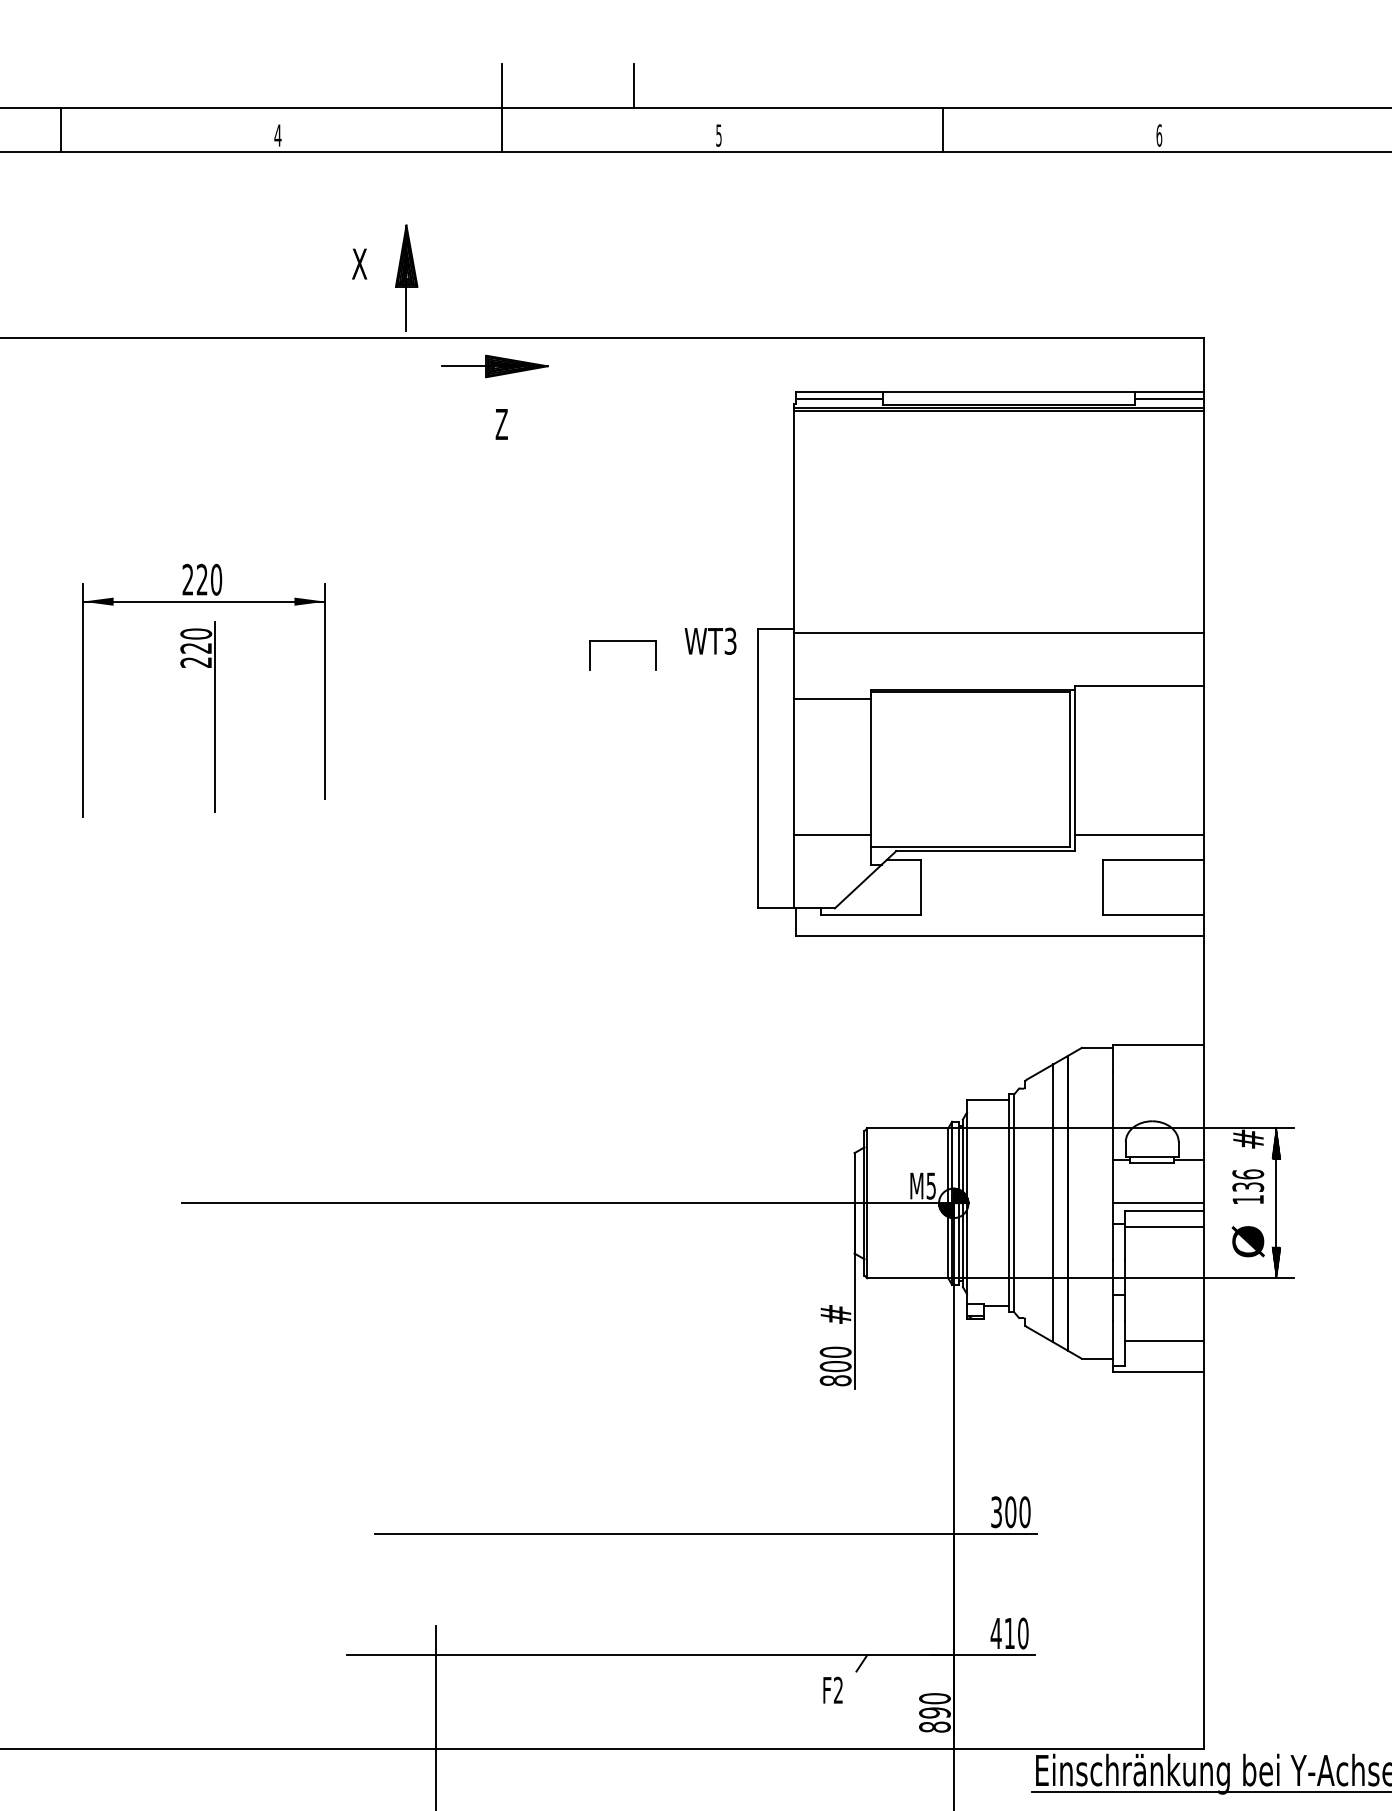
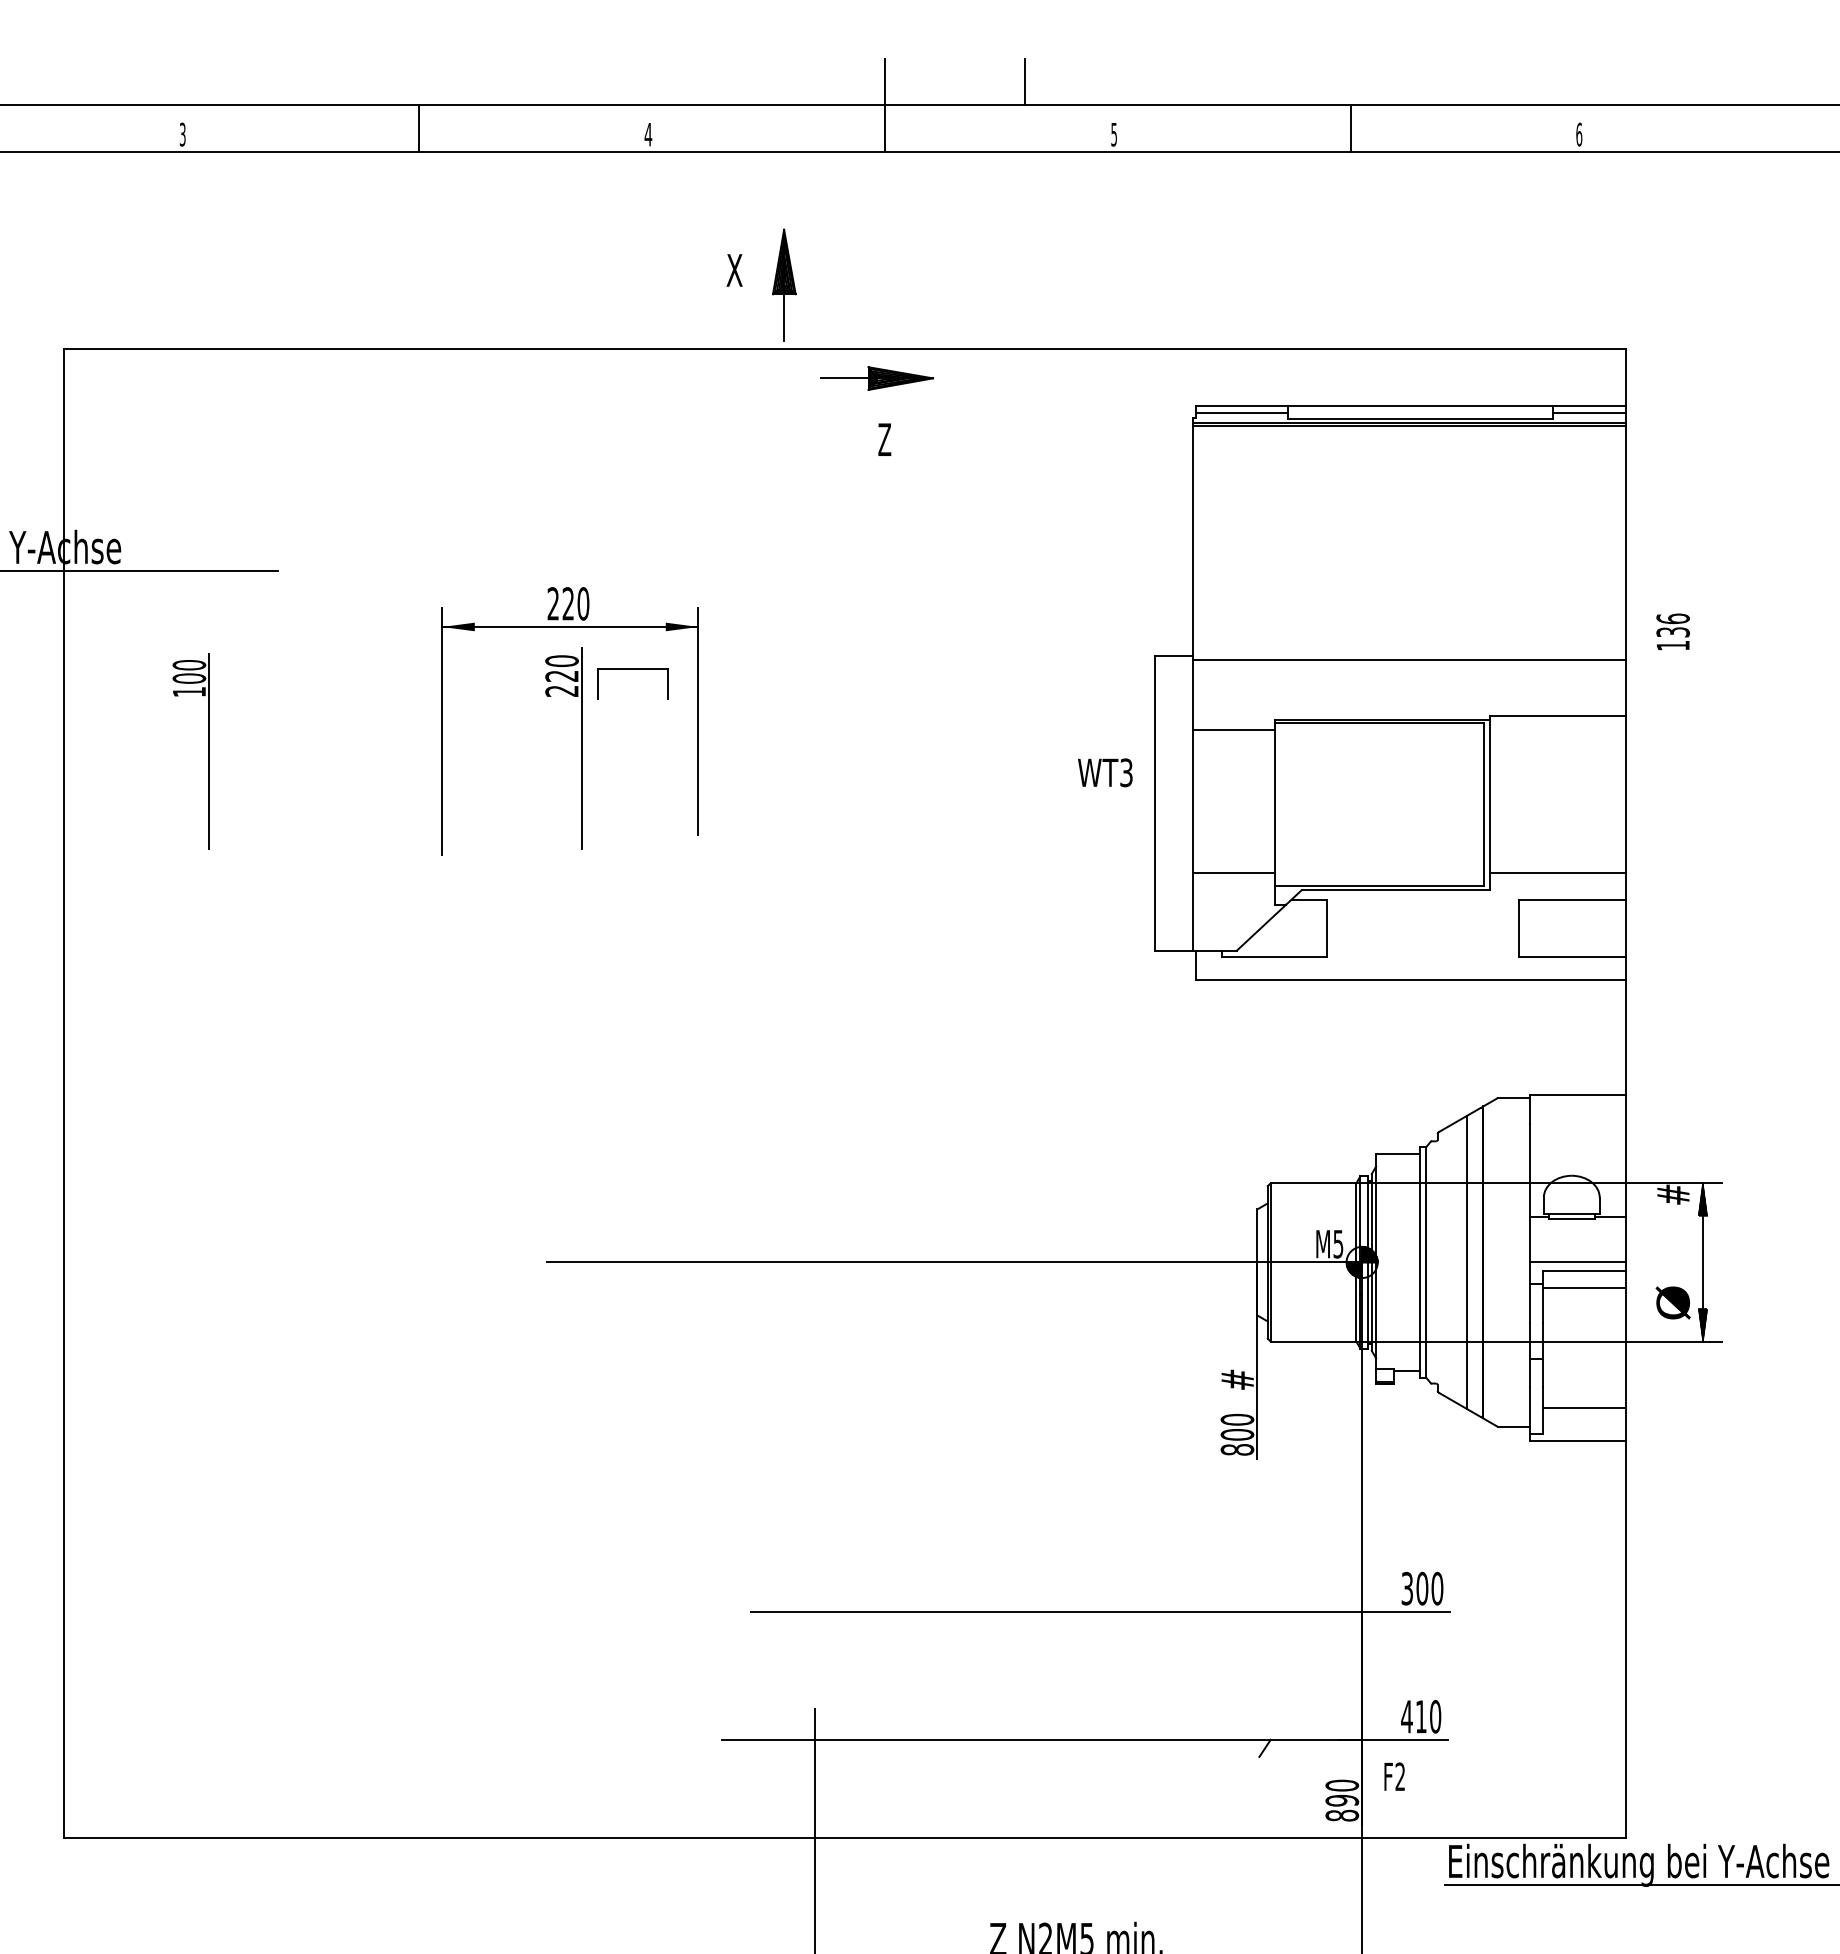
text: (710, 640) -> (1105, 772), moved
part: (622, 641) -> (632, 669), moved
text: (1247, 1186) -> (1672, 631), moved
text: (832, 1690) -> (1394, 1776), moved

